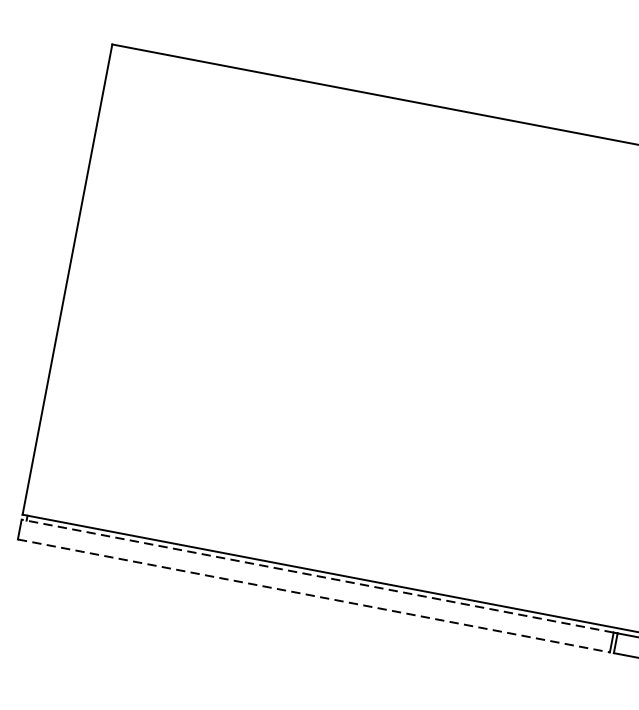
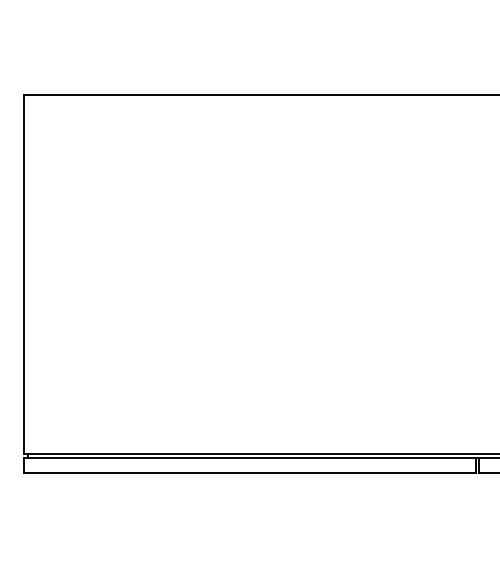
line: (316, 576) -> (249, 458), dashed -> solid
line: (314, 596) -> (250, 473), dashed -> solid

